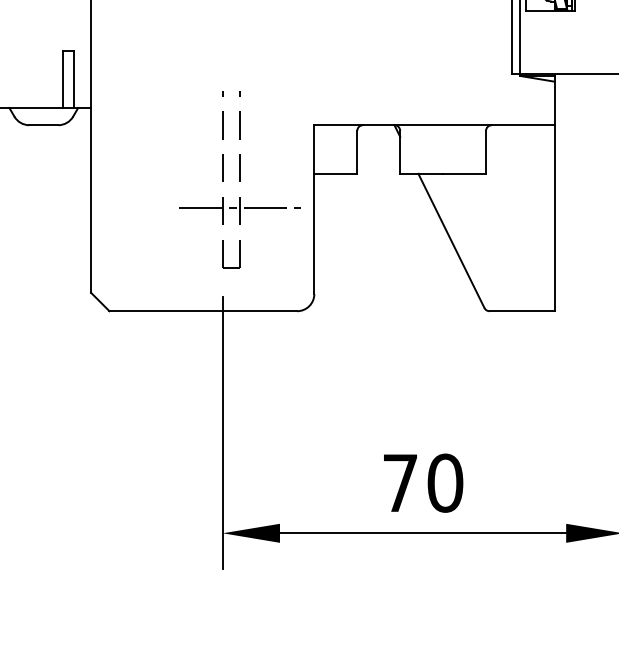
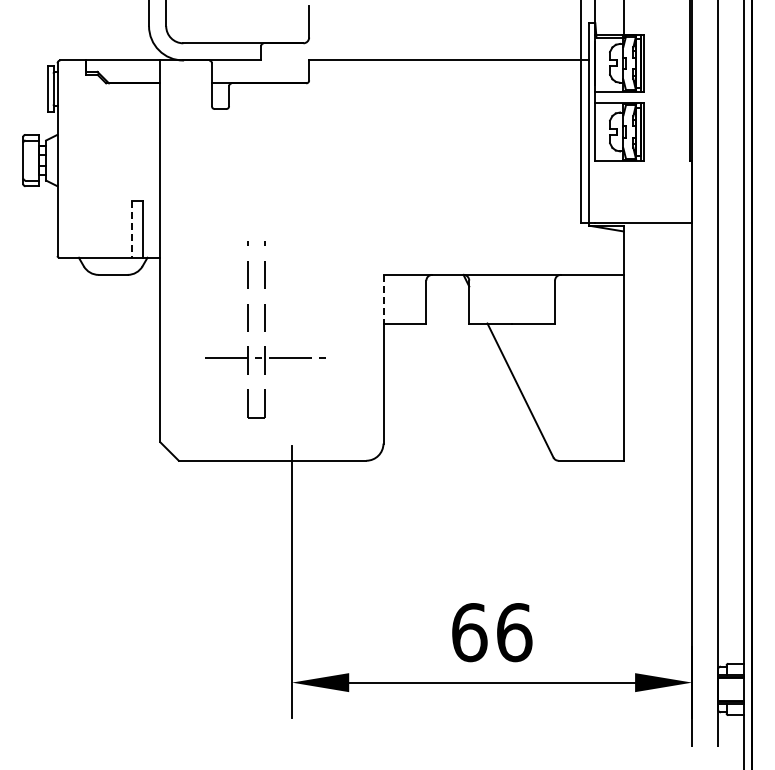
line: (62, 79) -> (131, 229), solid -> dashed
line: (314, 149) -> (383, 299), solid -> dashed
part: (240, 179) -> (265, 329), moved
text: (423, 483) -> (492, 632), 70 -> 66

